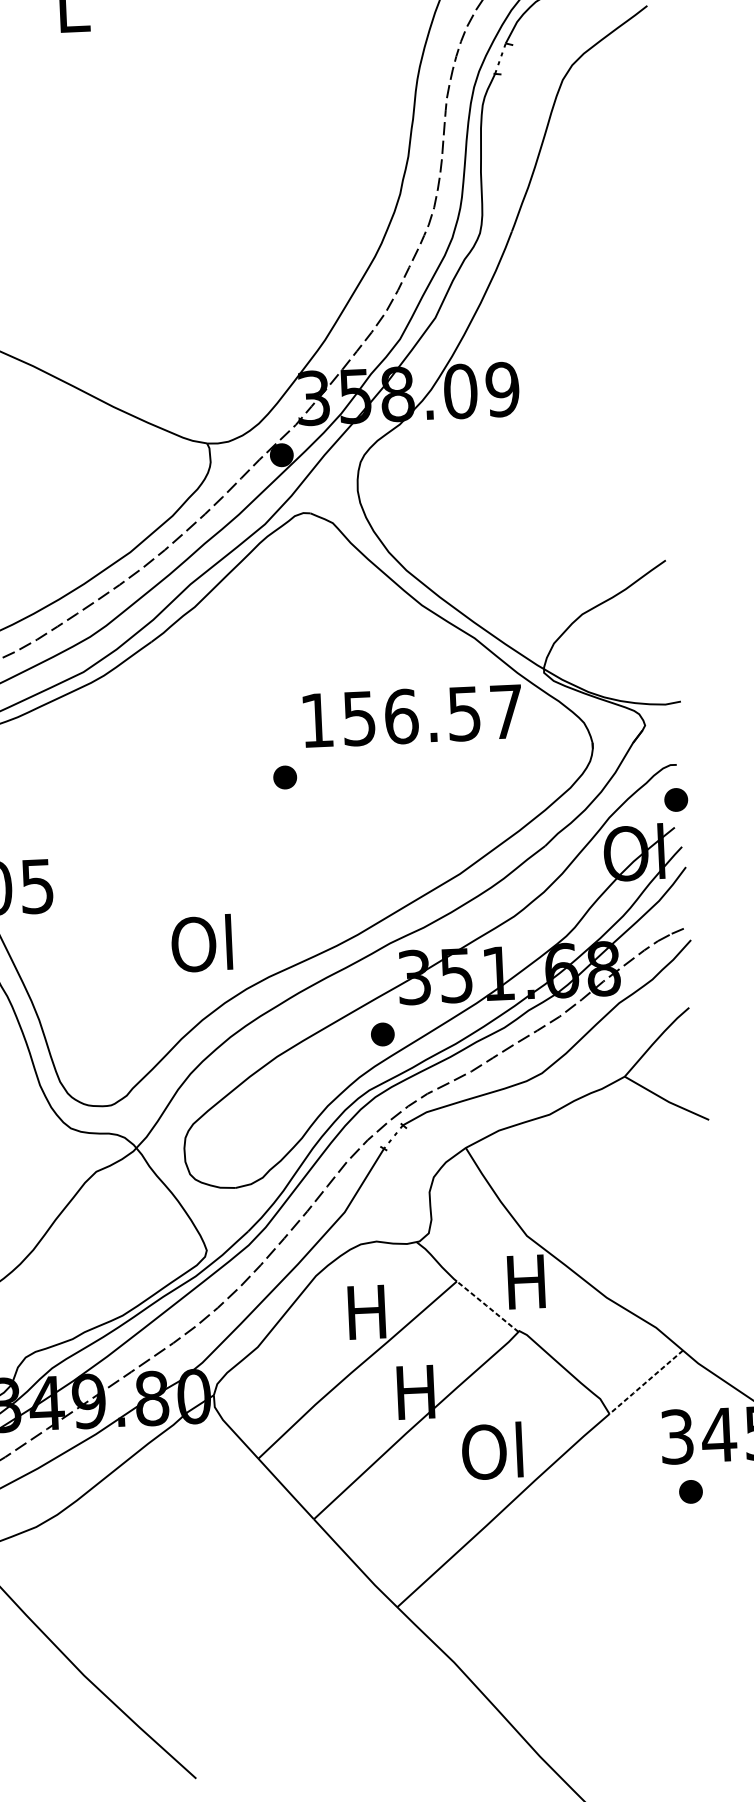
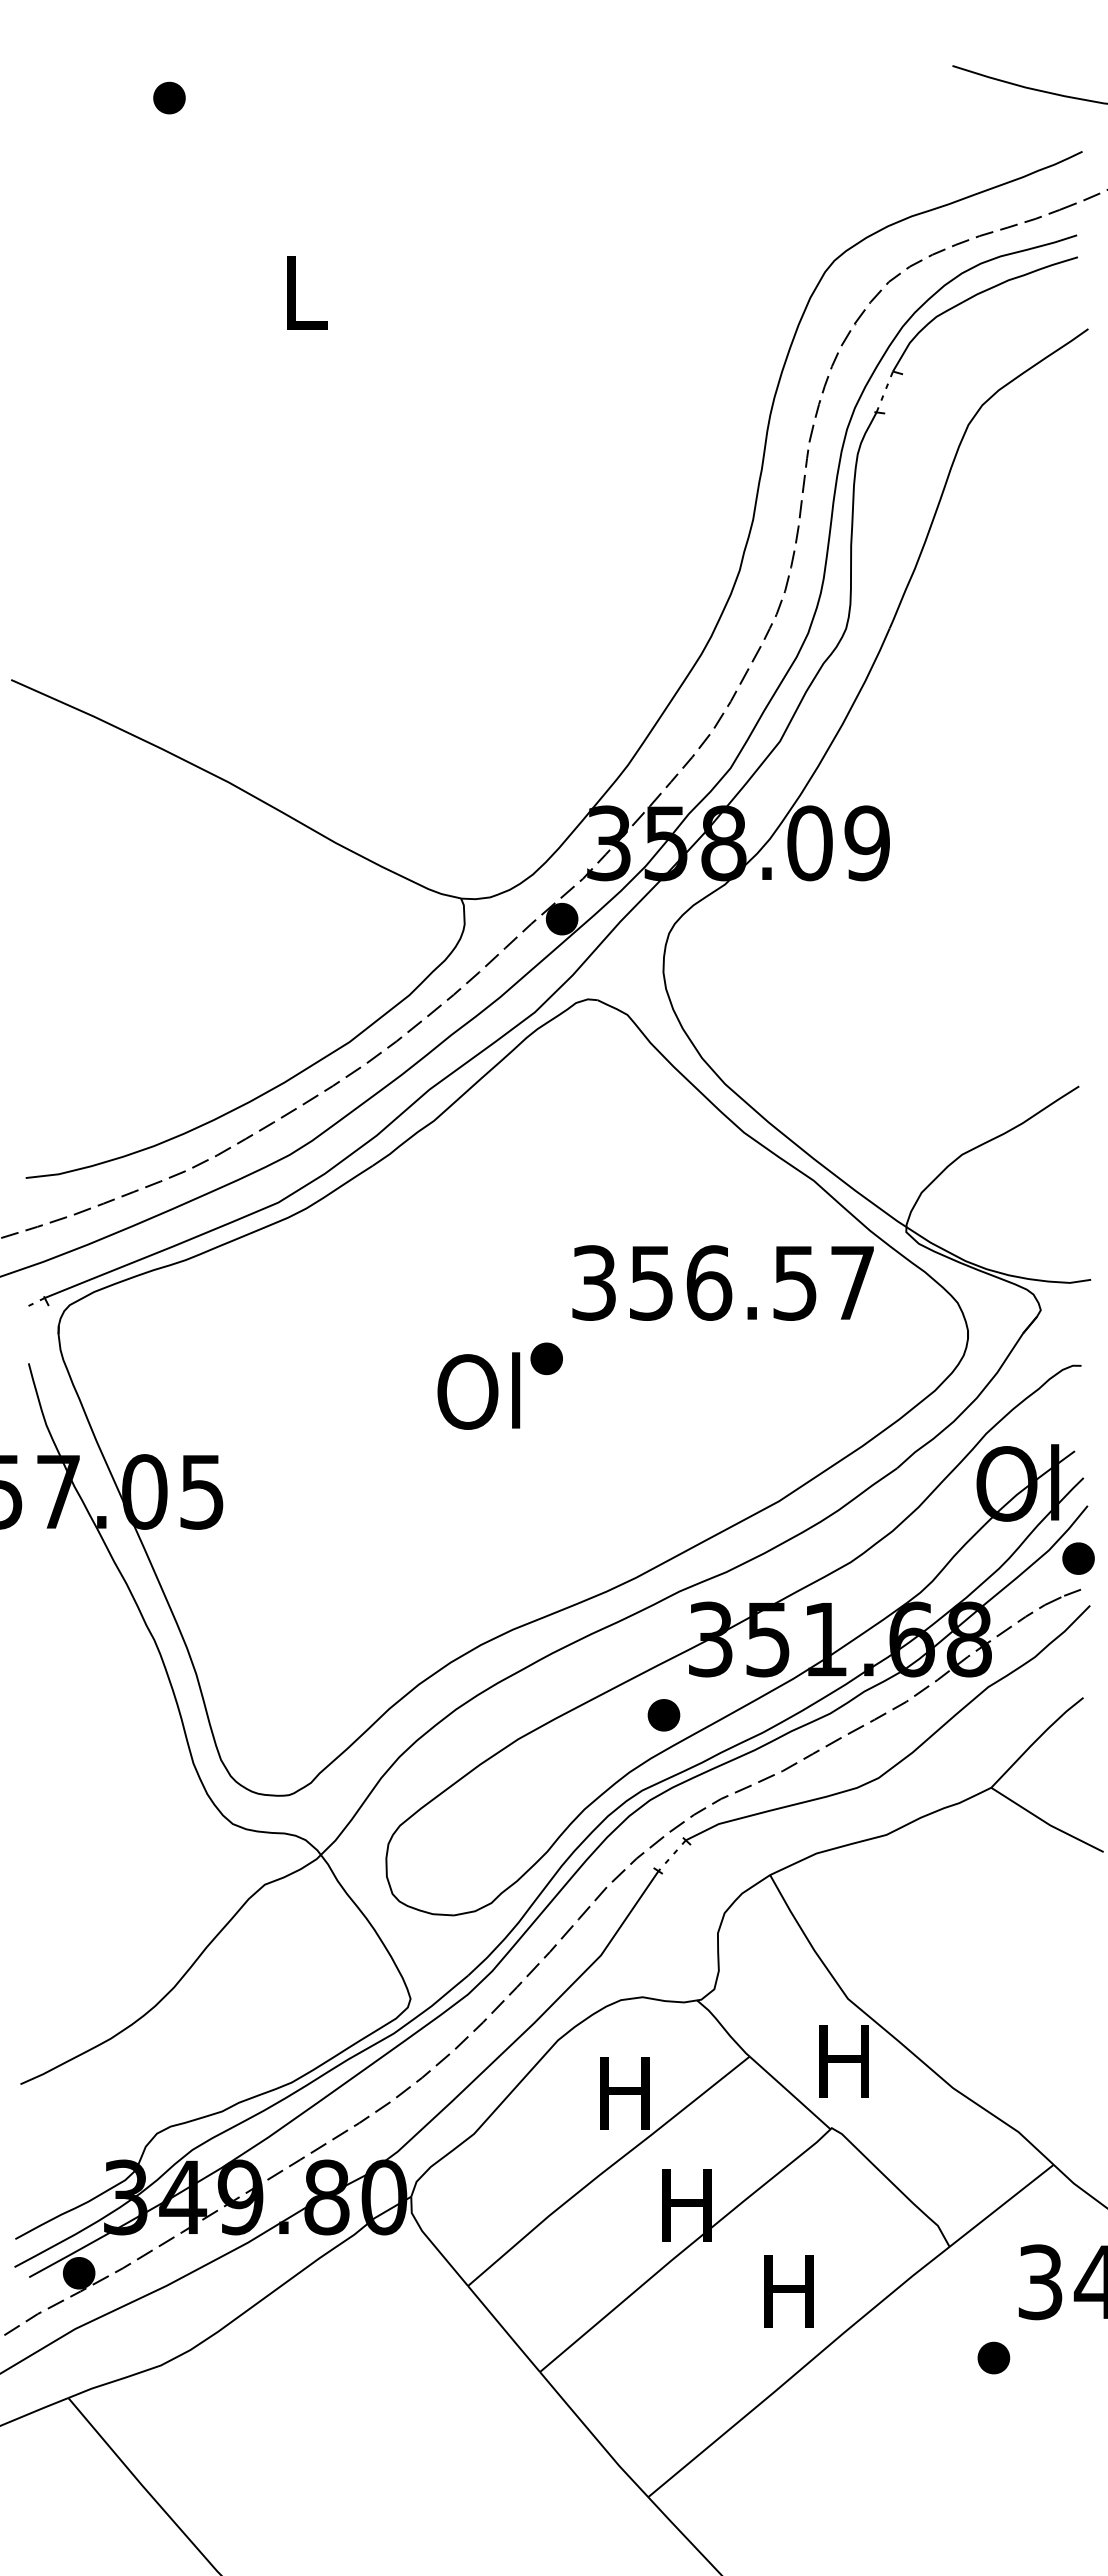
text: (316, 720) -> (593, 1282), 156.57 -> 356.57
part: (676, 799) -> (1078, 1558), moved
text: (201, 943) -> (478, 1390), moved
line: (487, 1306) -> (789, 2092), dashed -> solid
line: (645, 1382) -> (1000, 2206), dashed -> solid
text: (492, 1451) -> (787, 2290), Ol -> H
part: (690, 1491) -> (993, 2357), moved

